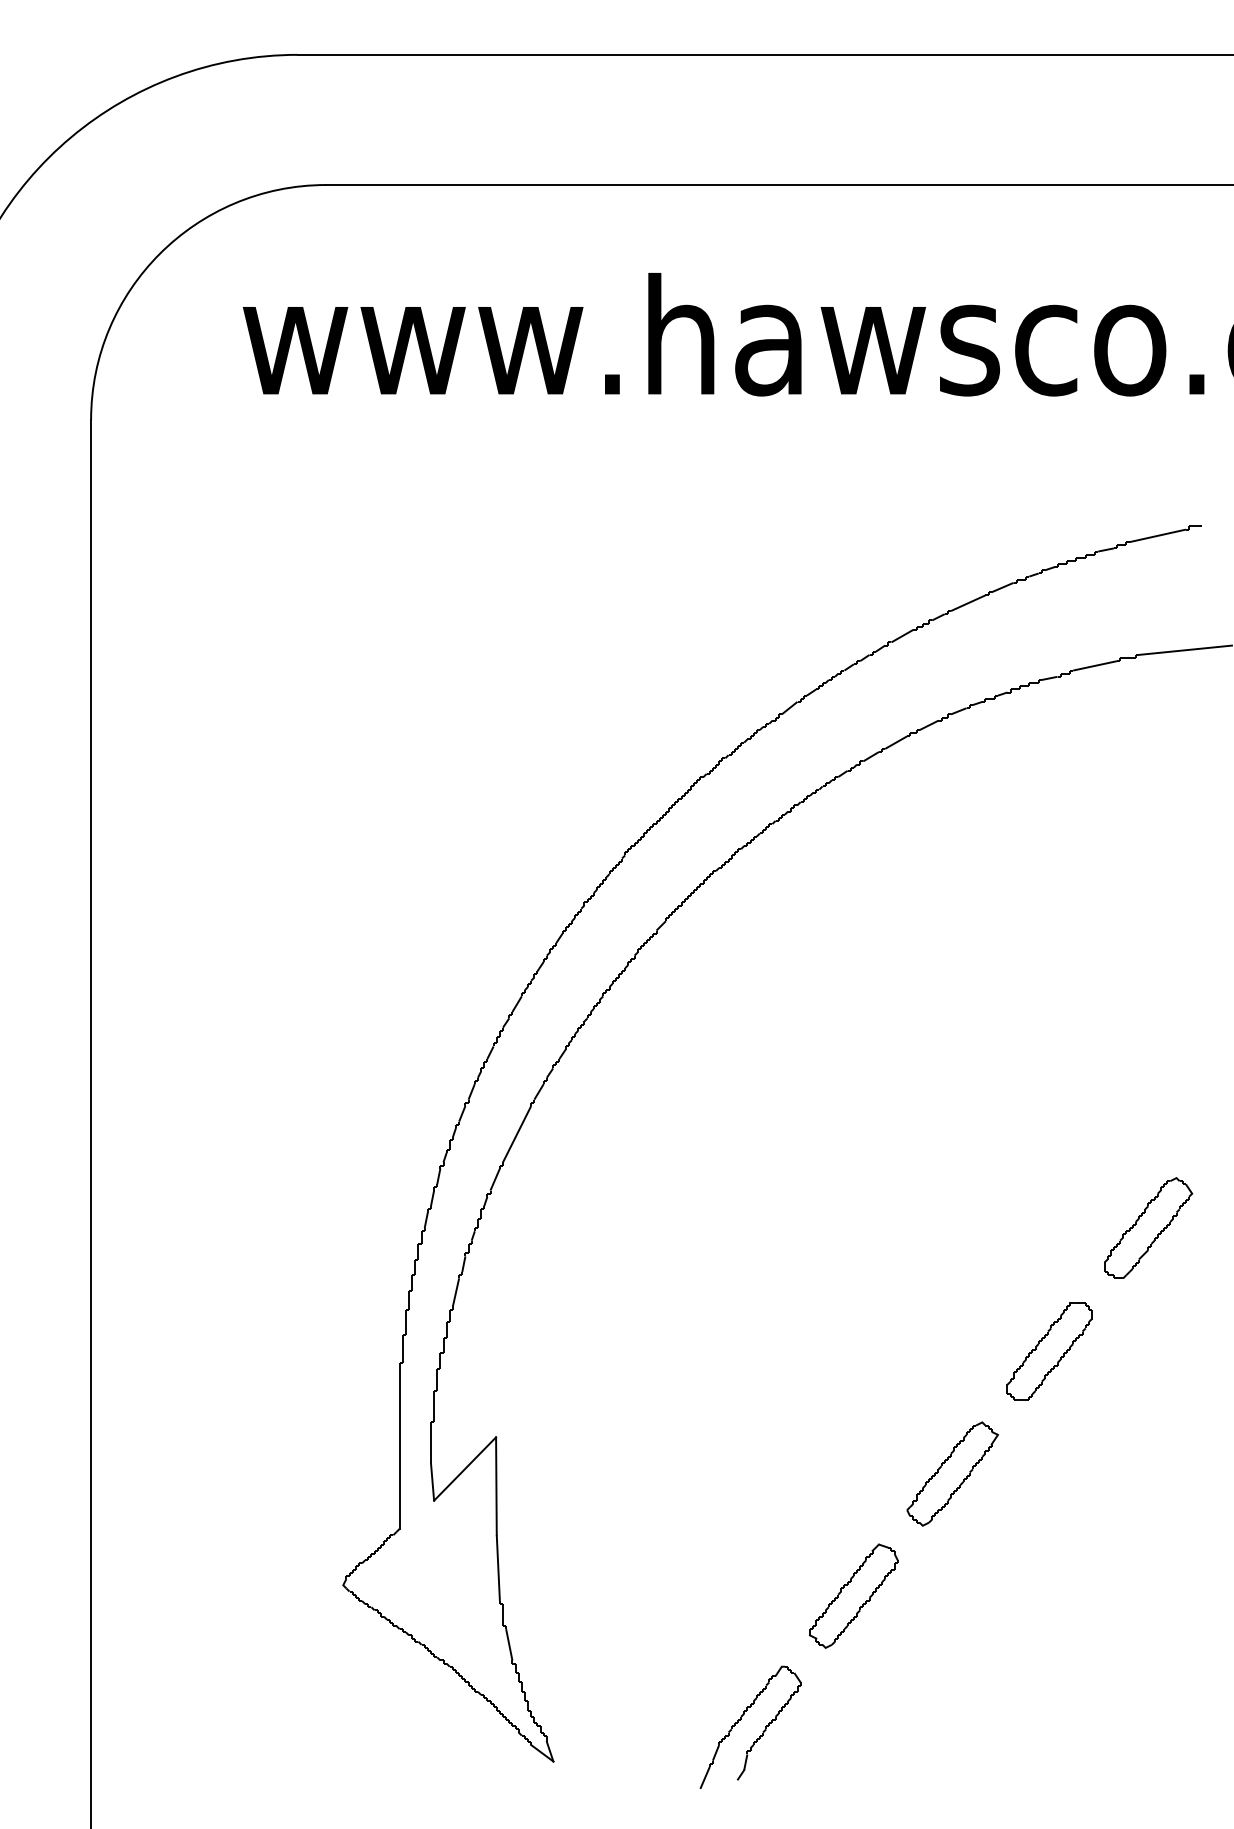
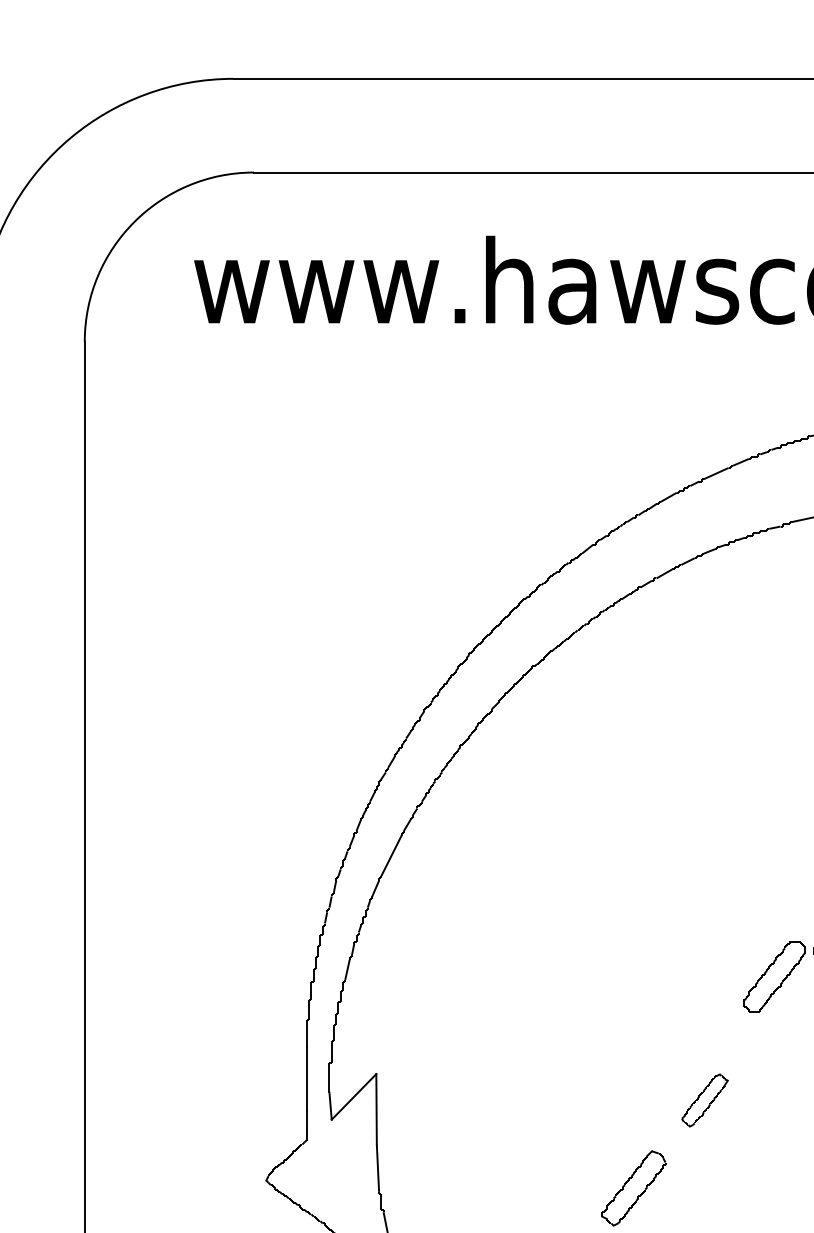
part: (1049, 1351) -> (774, 976), moved
part: (952, 1473) -> (704, 1100), size x0.7

